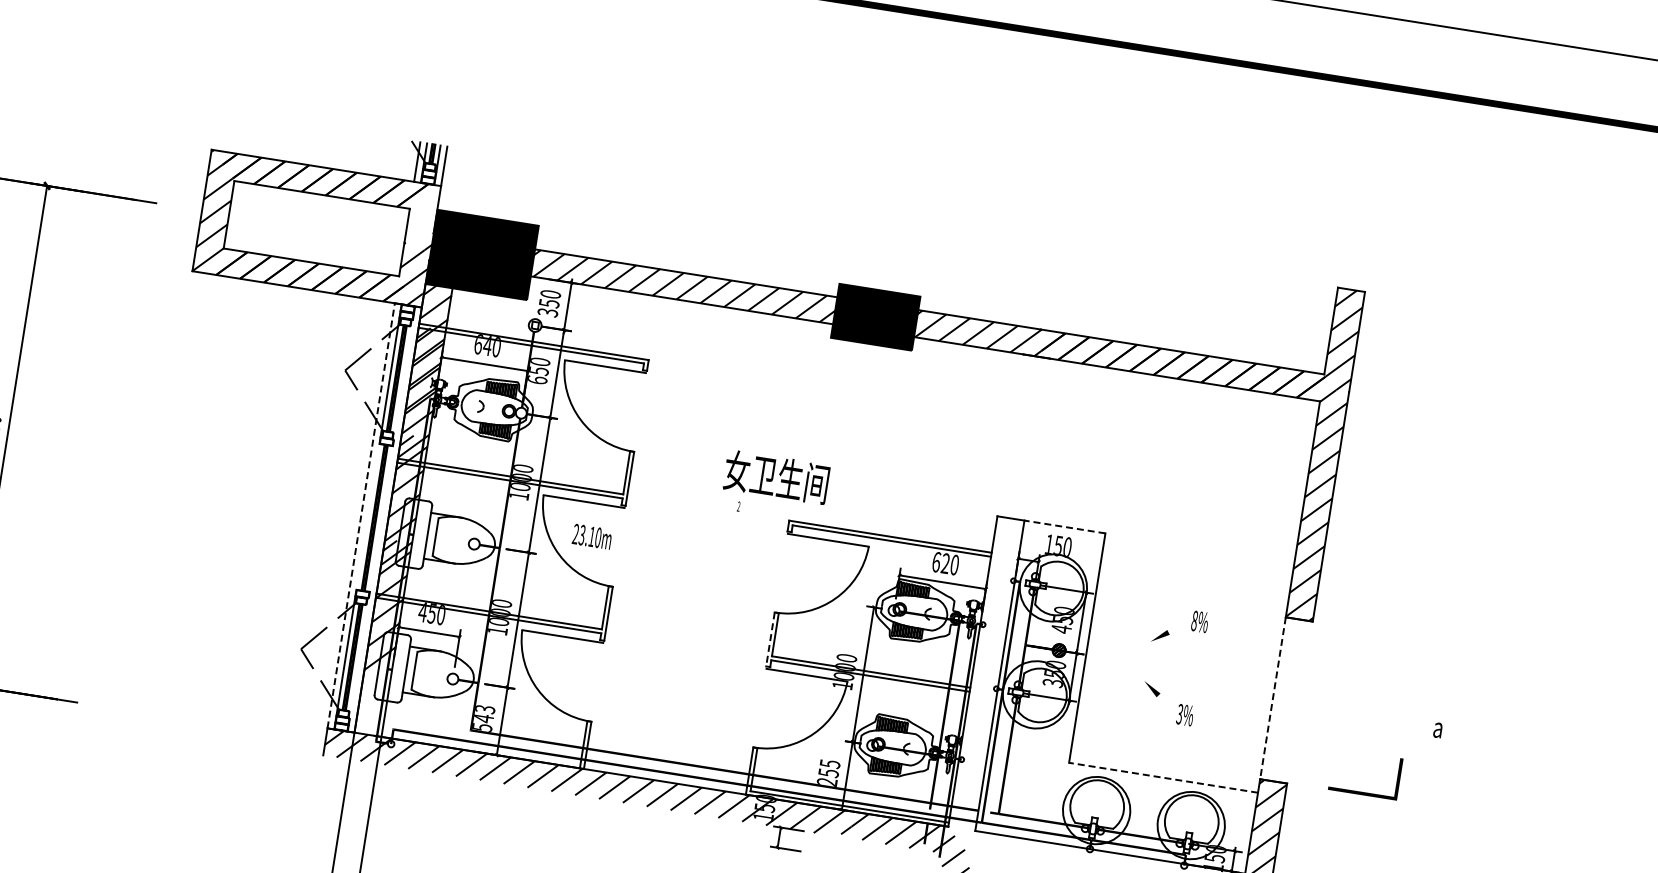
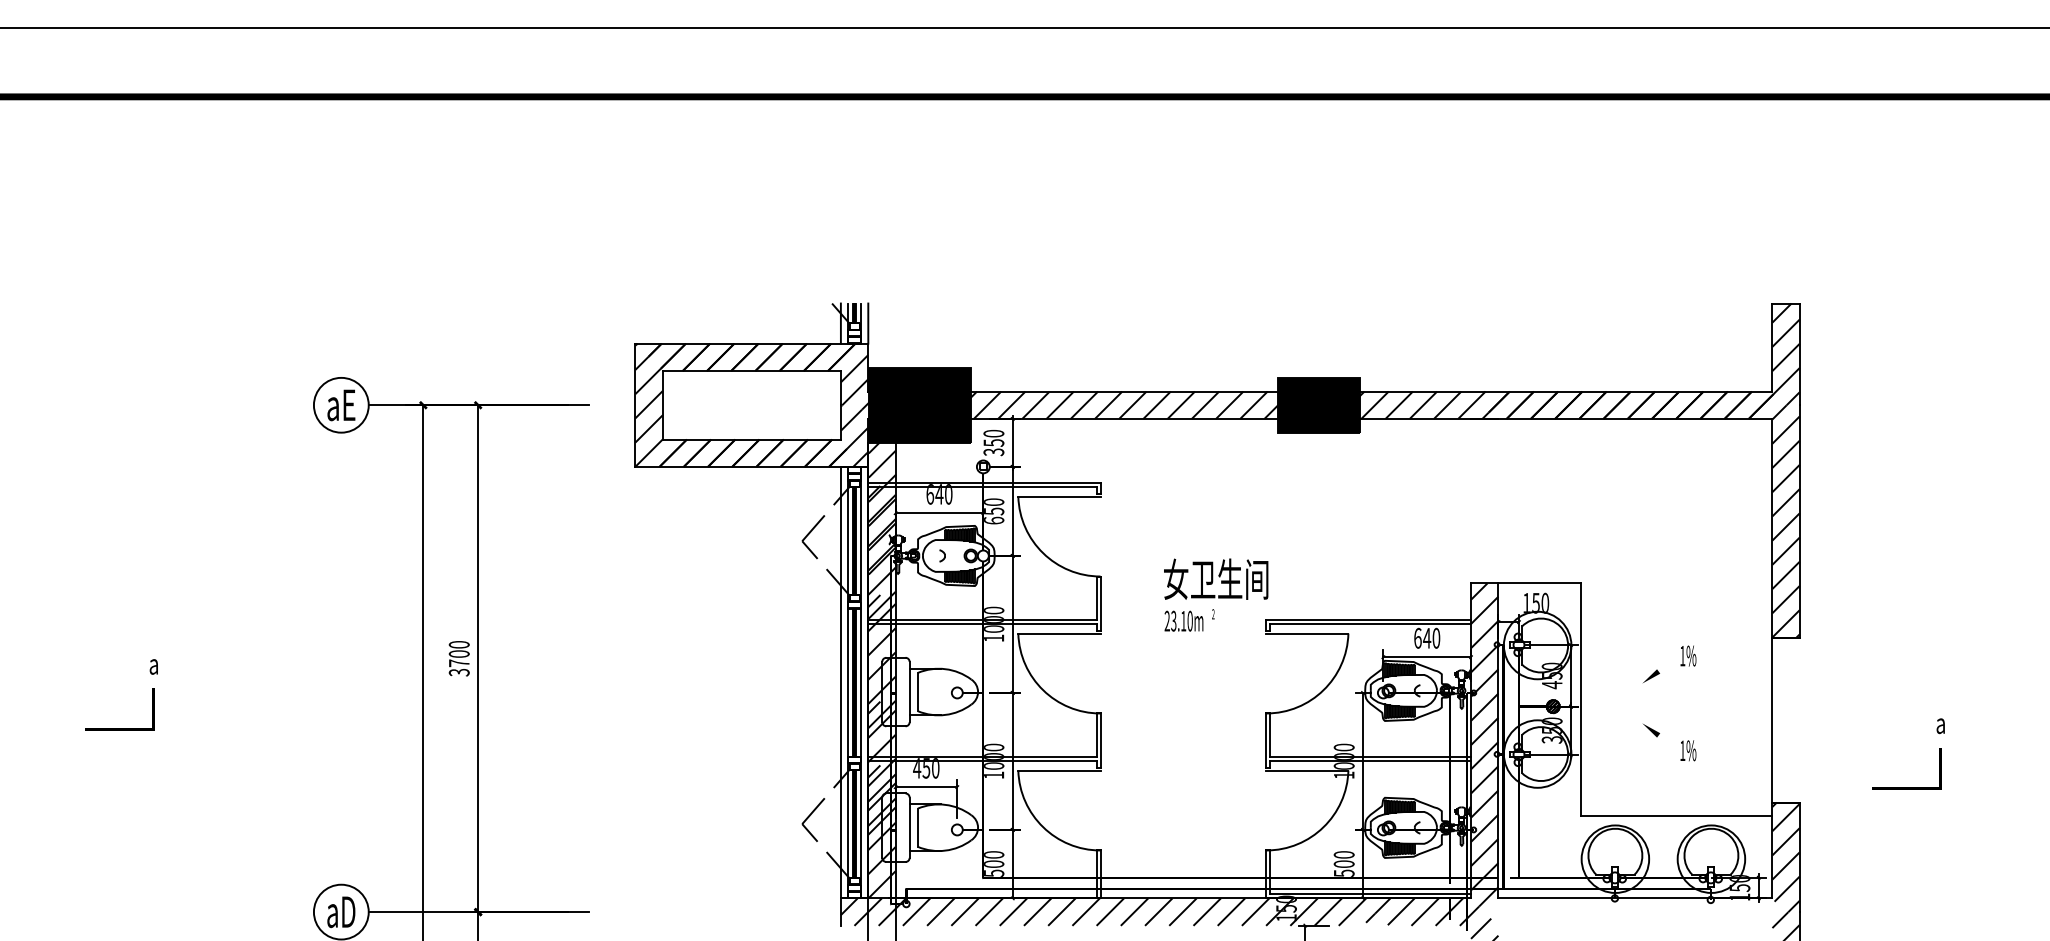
hatch: (421, 220) -> (854, 380), added
line: (403, 378) -> (861, 540), added
text: (777, 476) -> (1216, 578), moved
line: (360, 515) -> (840, 682), dashed -> solid
line: (367, 516) -> (847, 682), added
line: (381, 518) -> (861, 682), added
line: (1064, 527) -> (1539, 583), dashed -> solid
text: (591, 536) -> (1183, 620), moved
text: (946, 562) -> (1427, 637), 620 -> 640
text: (1194, 620) -> (1682, 655), 8%%% -> 1%%%
line: (770, 640) -> (1265, 741), dashed -> solid
line: (359, 657) -> (861, 823), added
hatch: (377, 668) -> (881, 831), added
hatch: (985, 677) -> (1484, 744), added
line: (1273, 698) -> (1772, 720), dashed -> solid
text: (484, 713) -> (994, 859), 543 -> 500
text: (1179, 713) -> (1682, 750), 3%%% -> 1%%%
text: (828, 772) -> (1343, 863), 255 -> 500
line: (1163, 778) -> (1676, 816), dashed -> solid
line: (1362, 792) -> (1906, 787), moved

